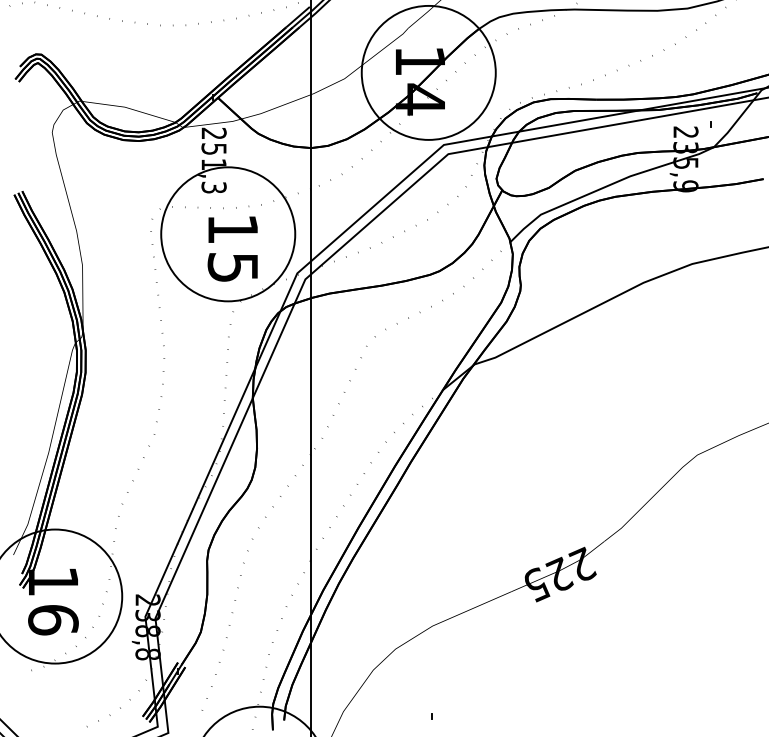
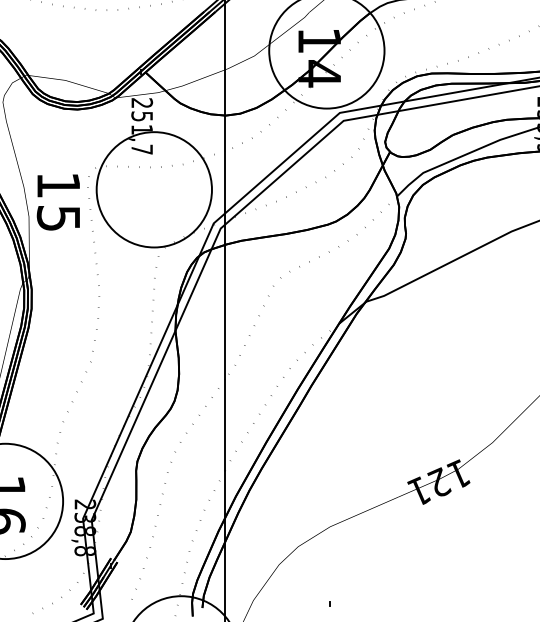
text: (213, 187) -> (141, 149), 251,3 -> 251,7
text: (232, 248) -> (58, 201), moved
text: (559, 574) -> (439, 482), 225 -> 121

